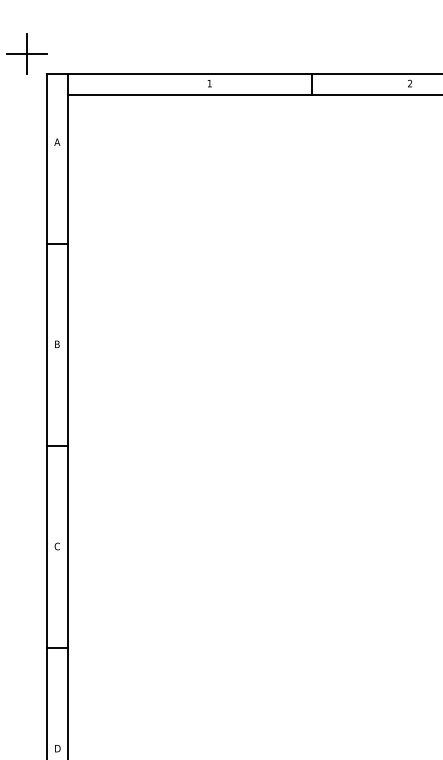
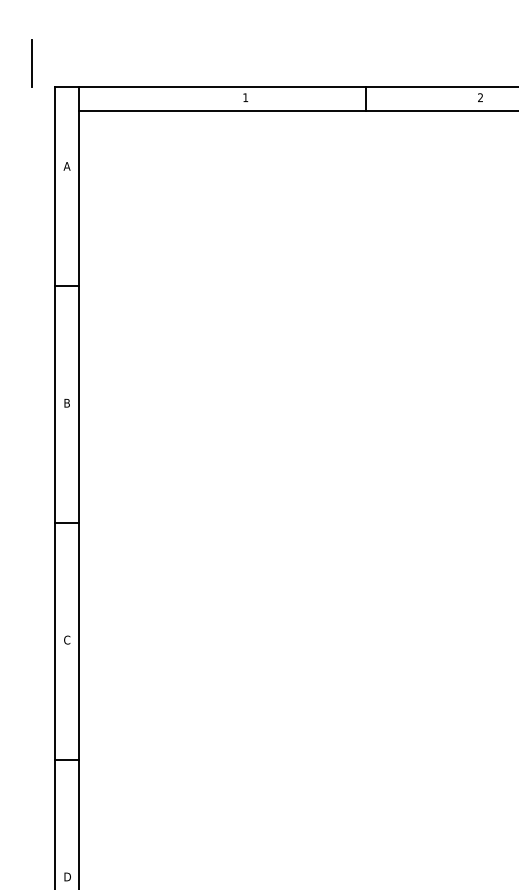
line: (26, 54) -> (31, 63), removed

